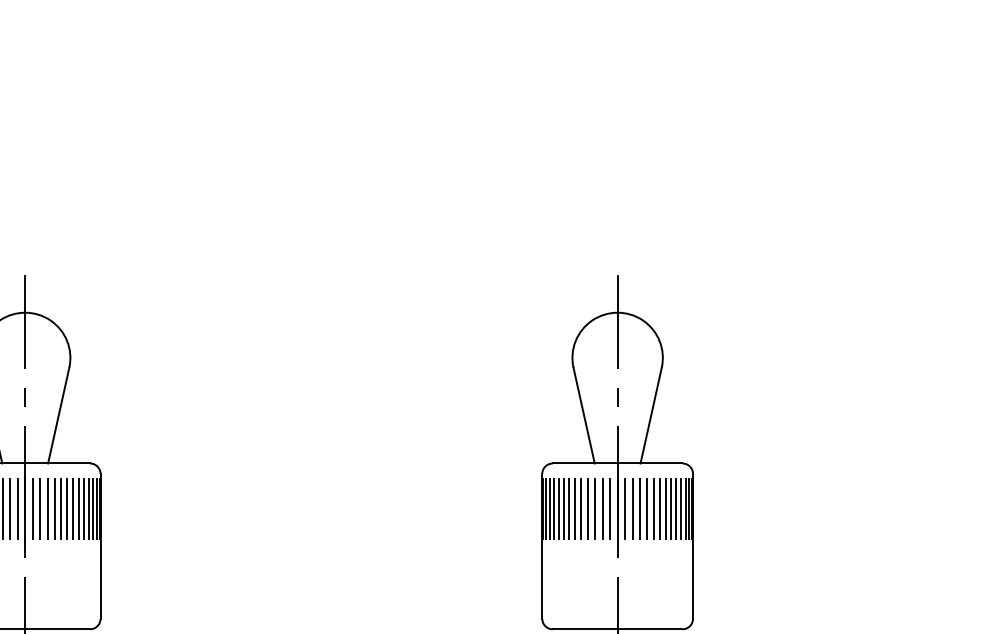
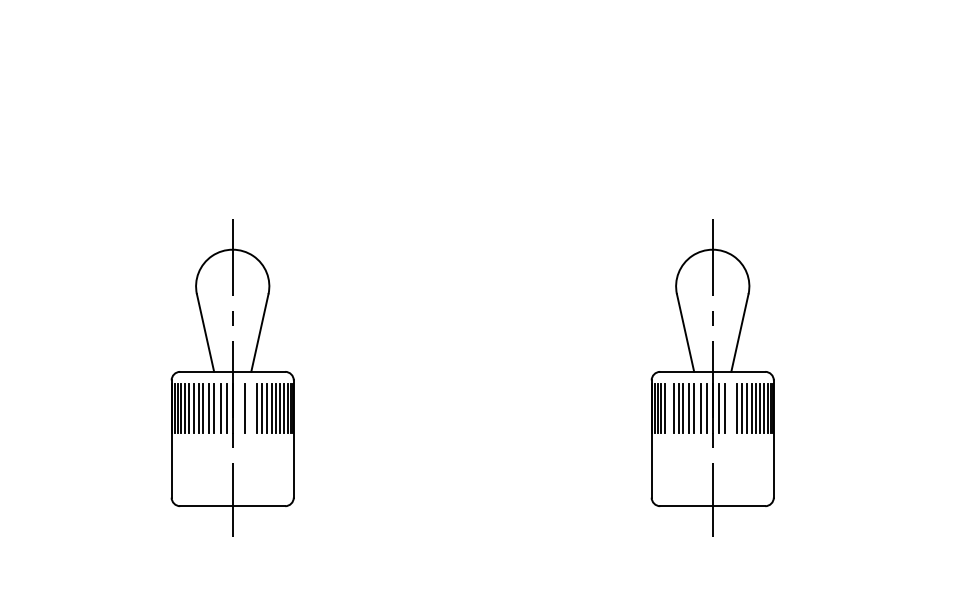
line: (32, 508) -> (238, 408), removed
line: (48, 508) -> (251, 408), removed
line: (564, 508) -> (669, 408), removed
line: (640, 508) -> (731, 408), removed

